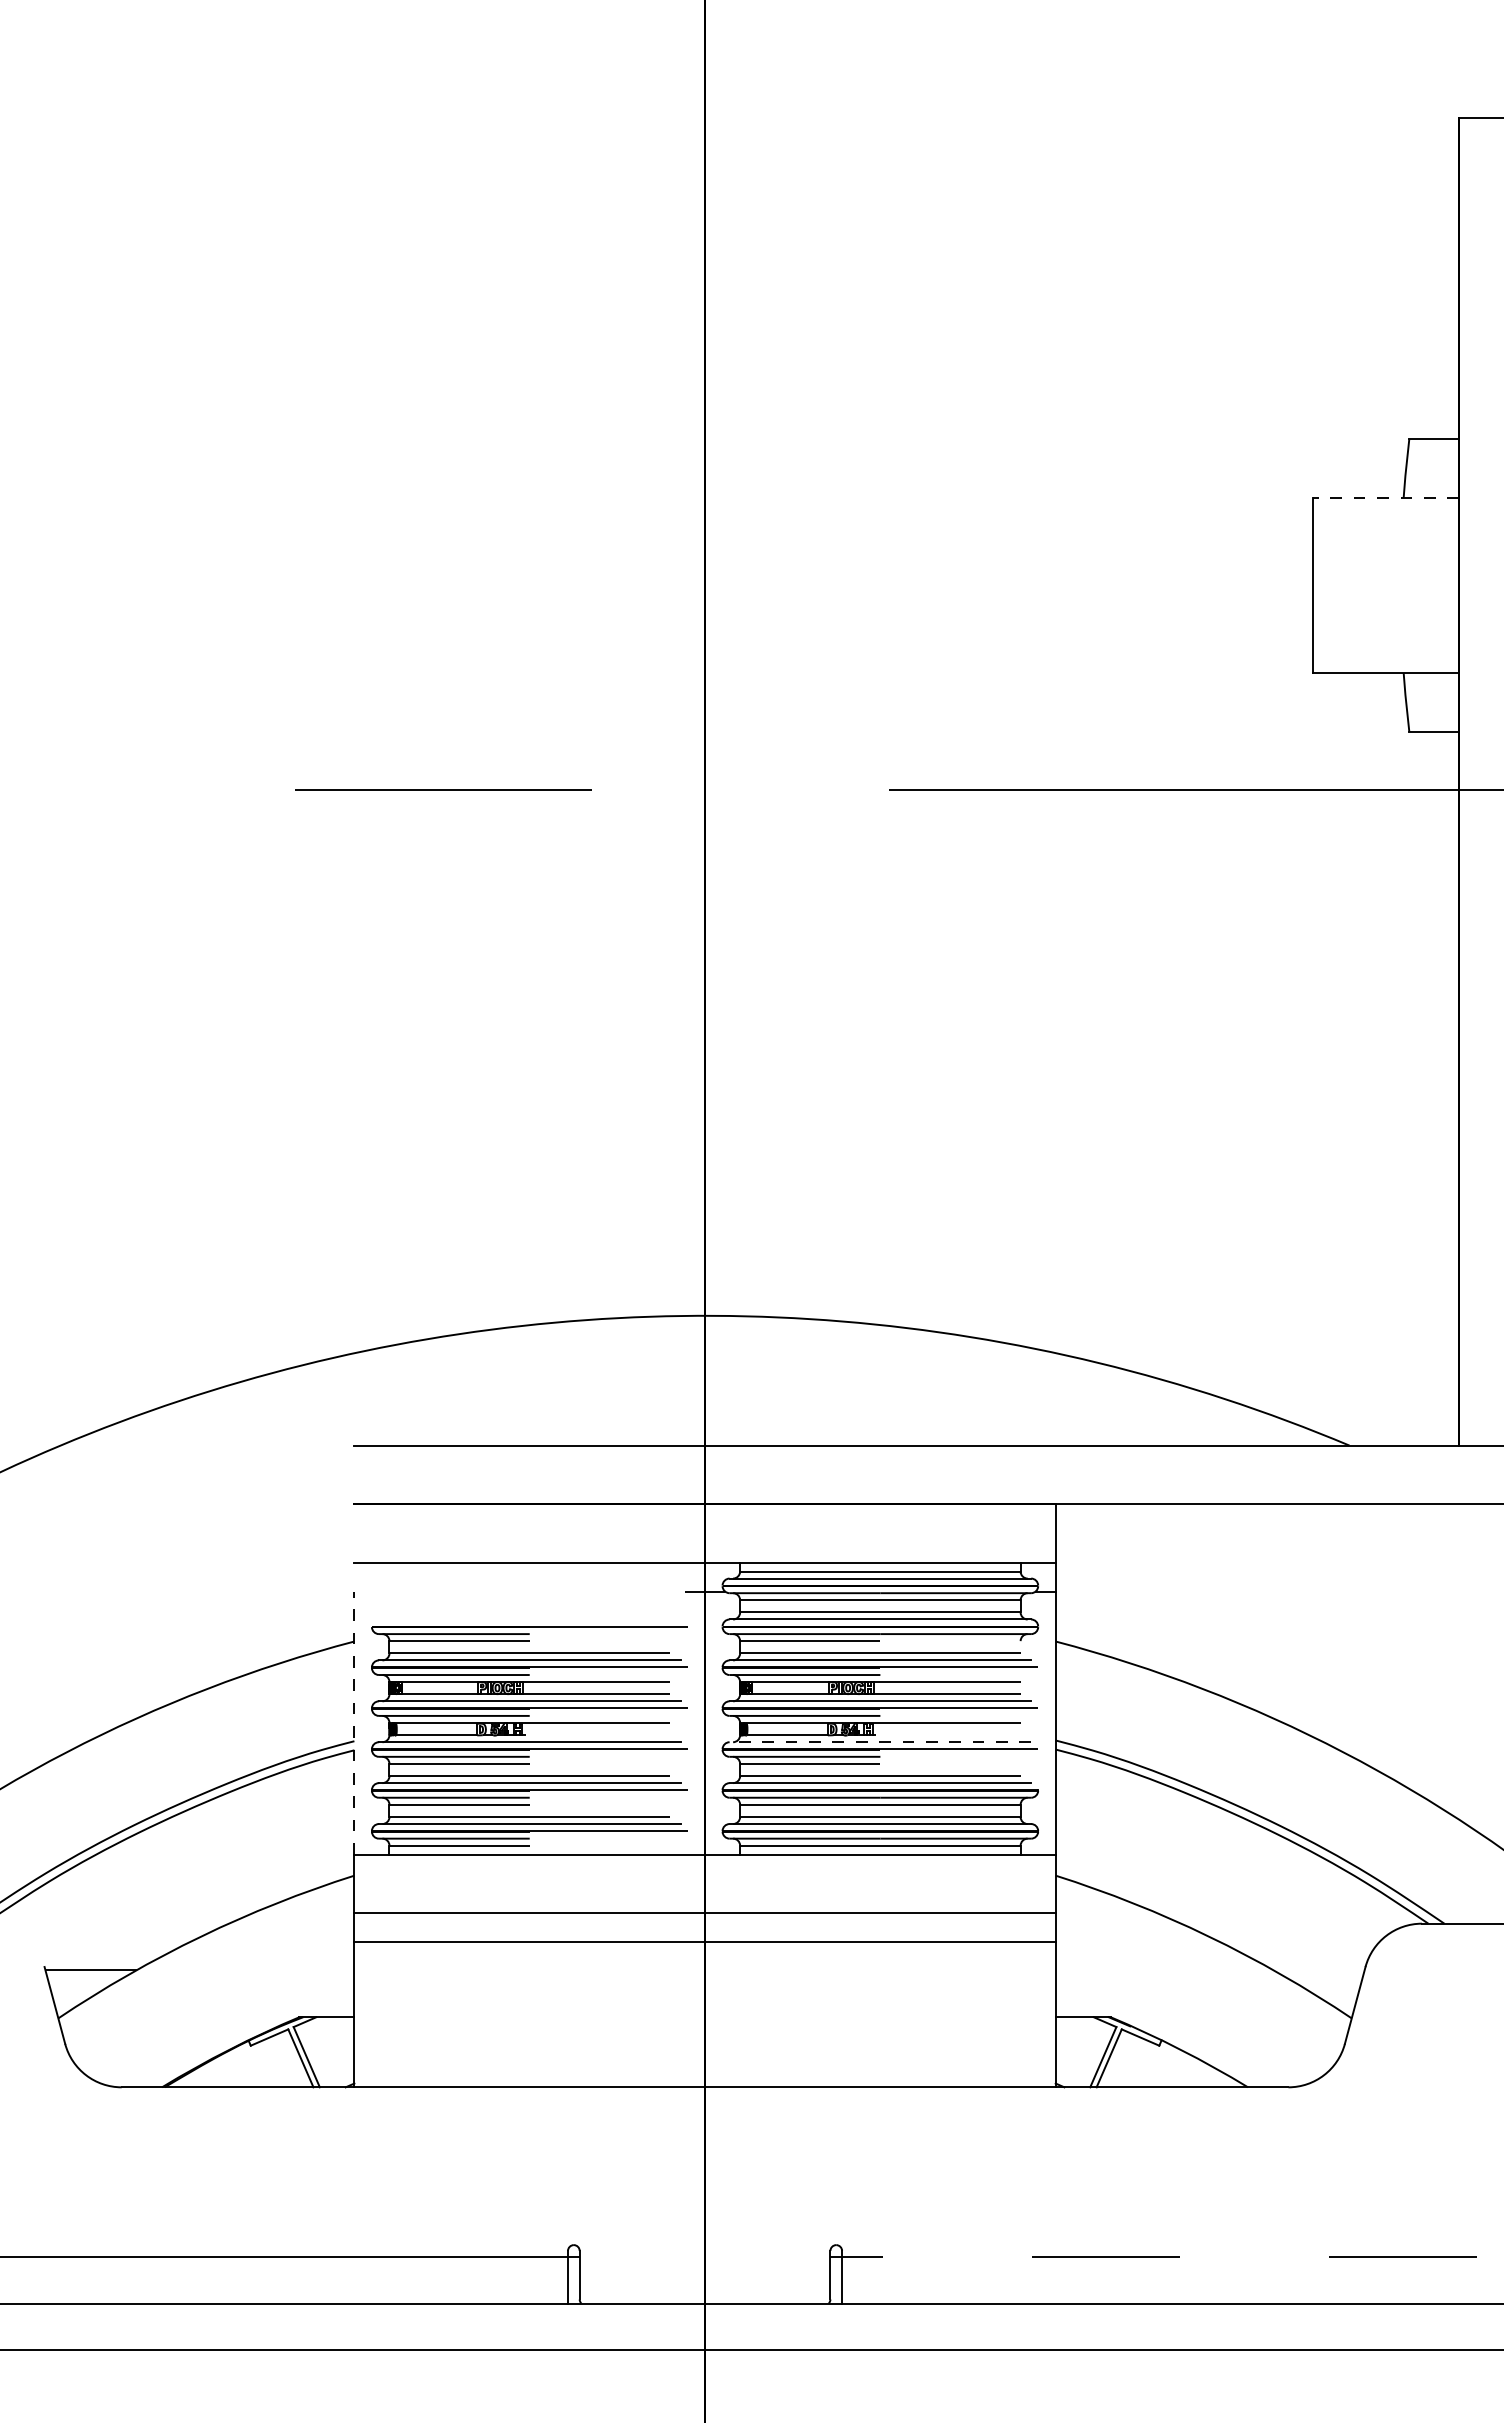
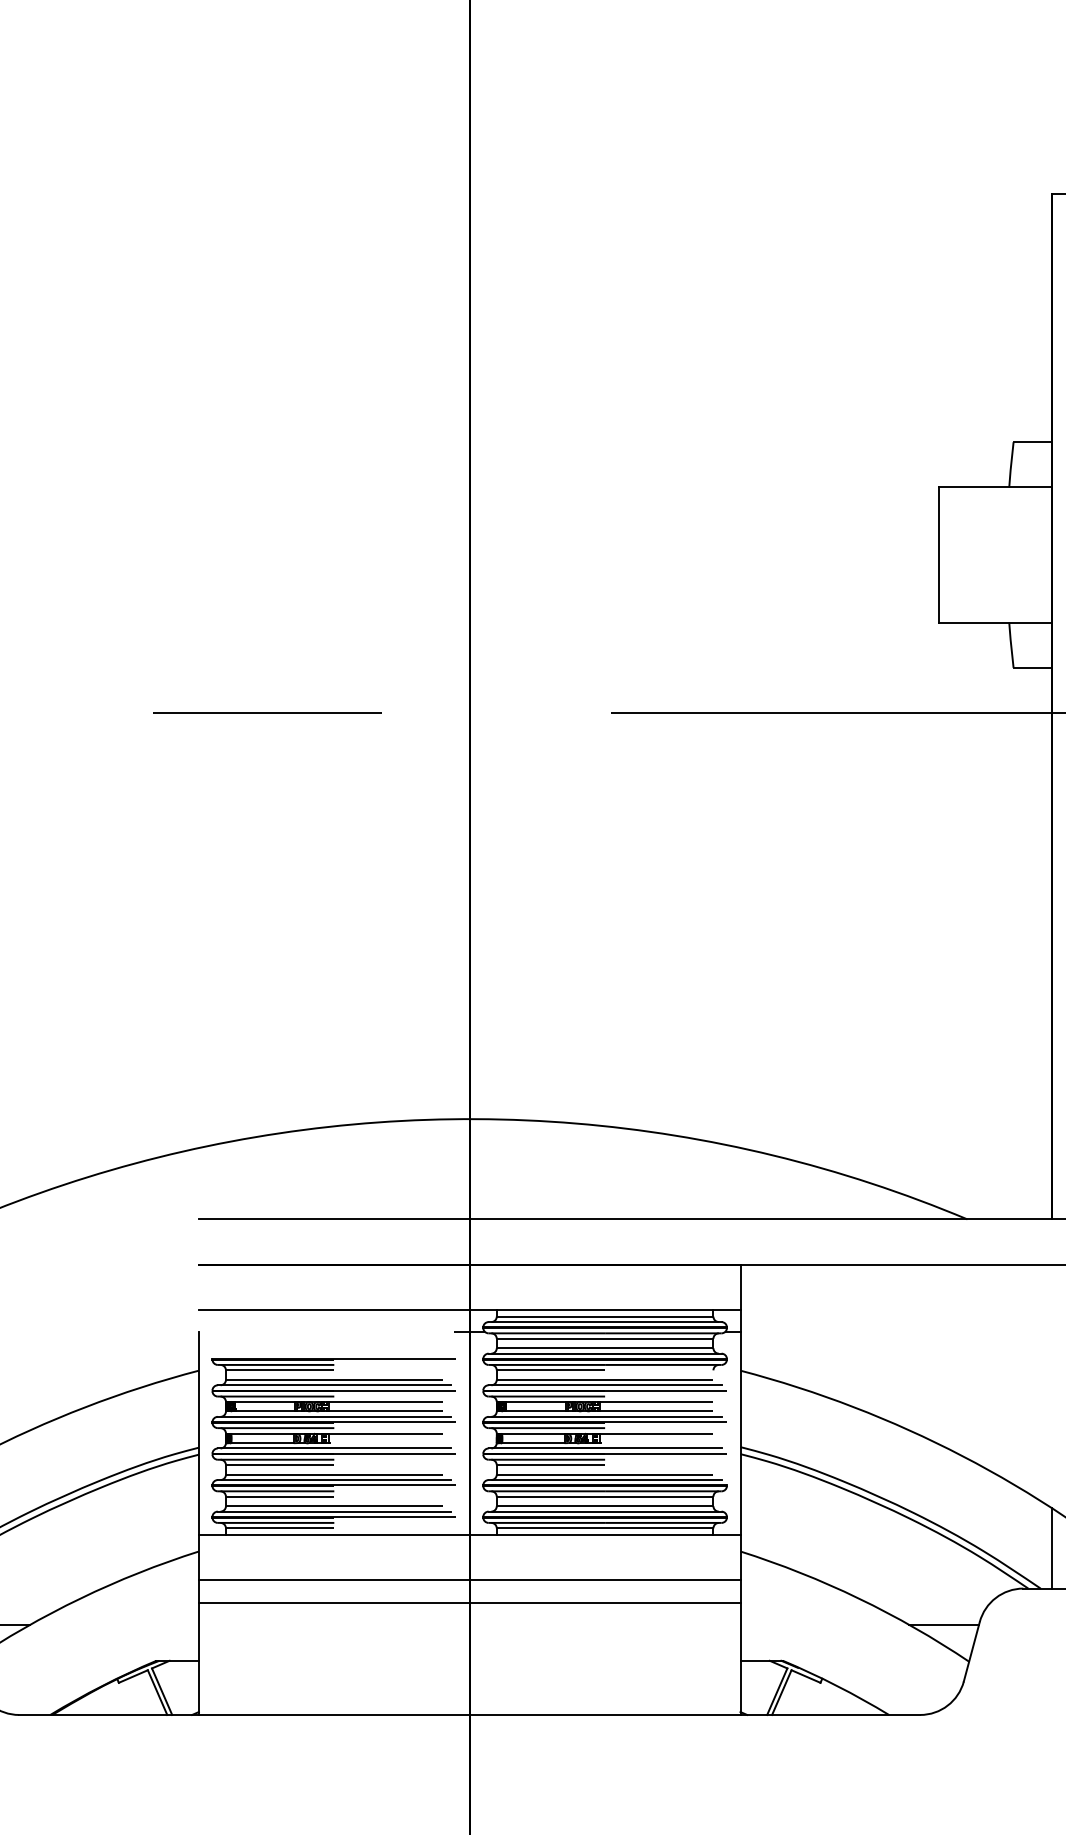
line: (1385, 497) -> (995, 487), dashed -> solid
line: (354, 1722) -> (198, 1433), dashed -> solid
line: (880, 1742) -> (605, 1448), dashed -> solid
line: (1458, 1871) -> (1051, 1548), added
line: (1318, 1970) -> (943, 1624), added

